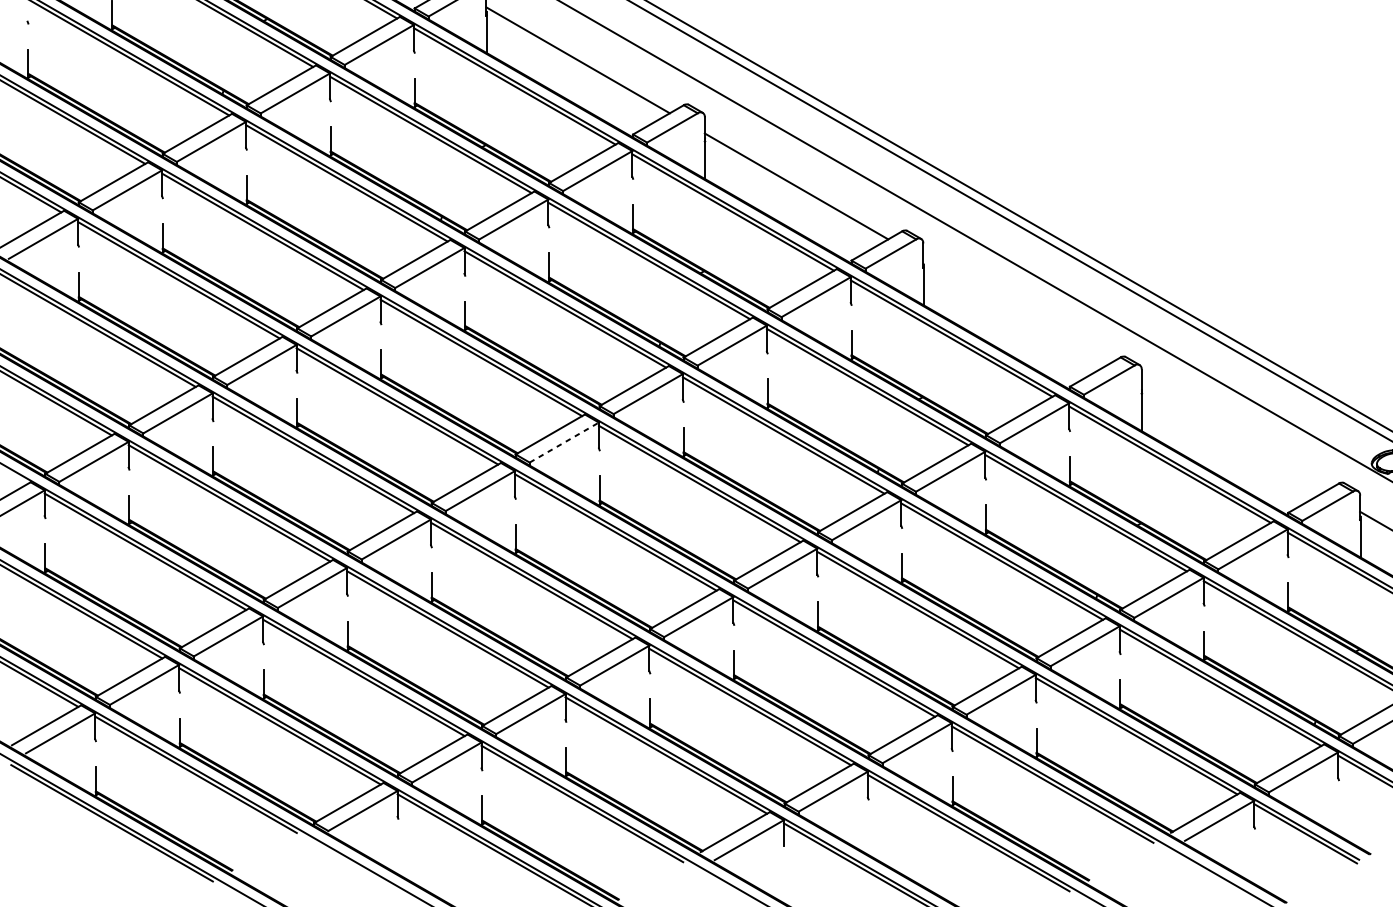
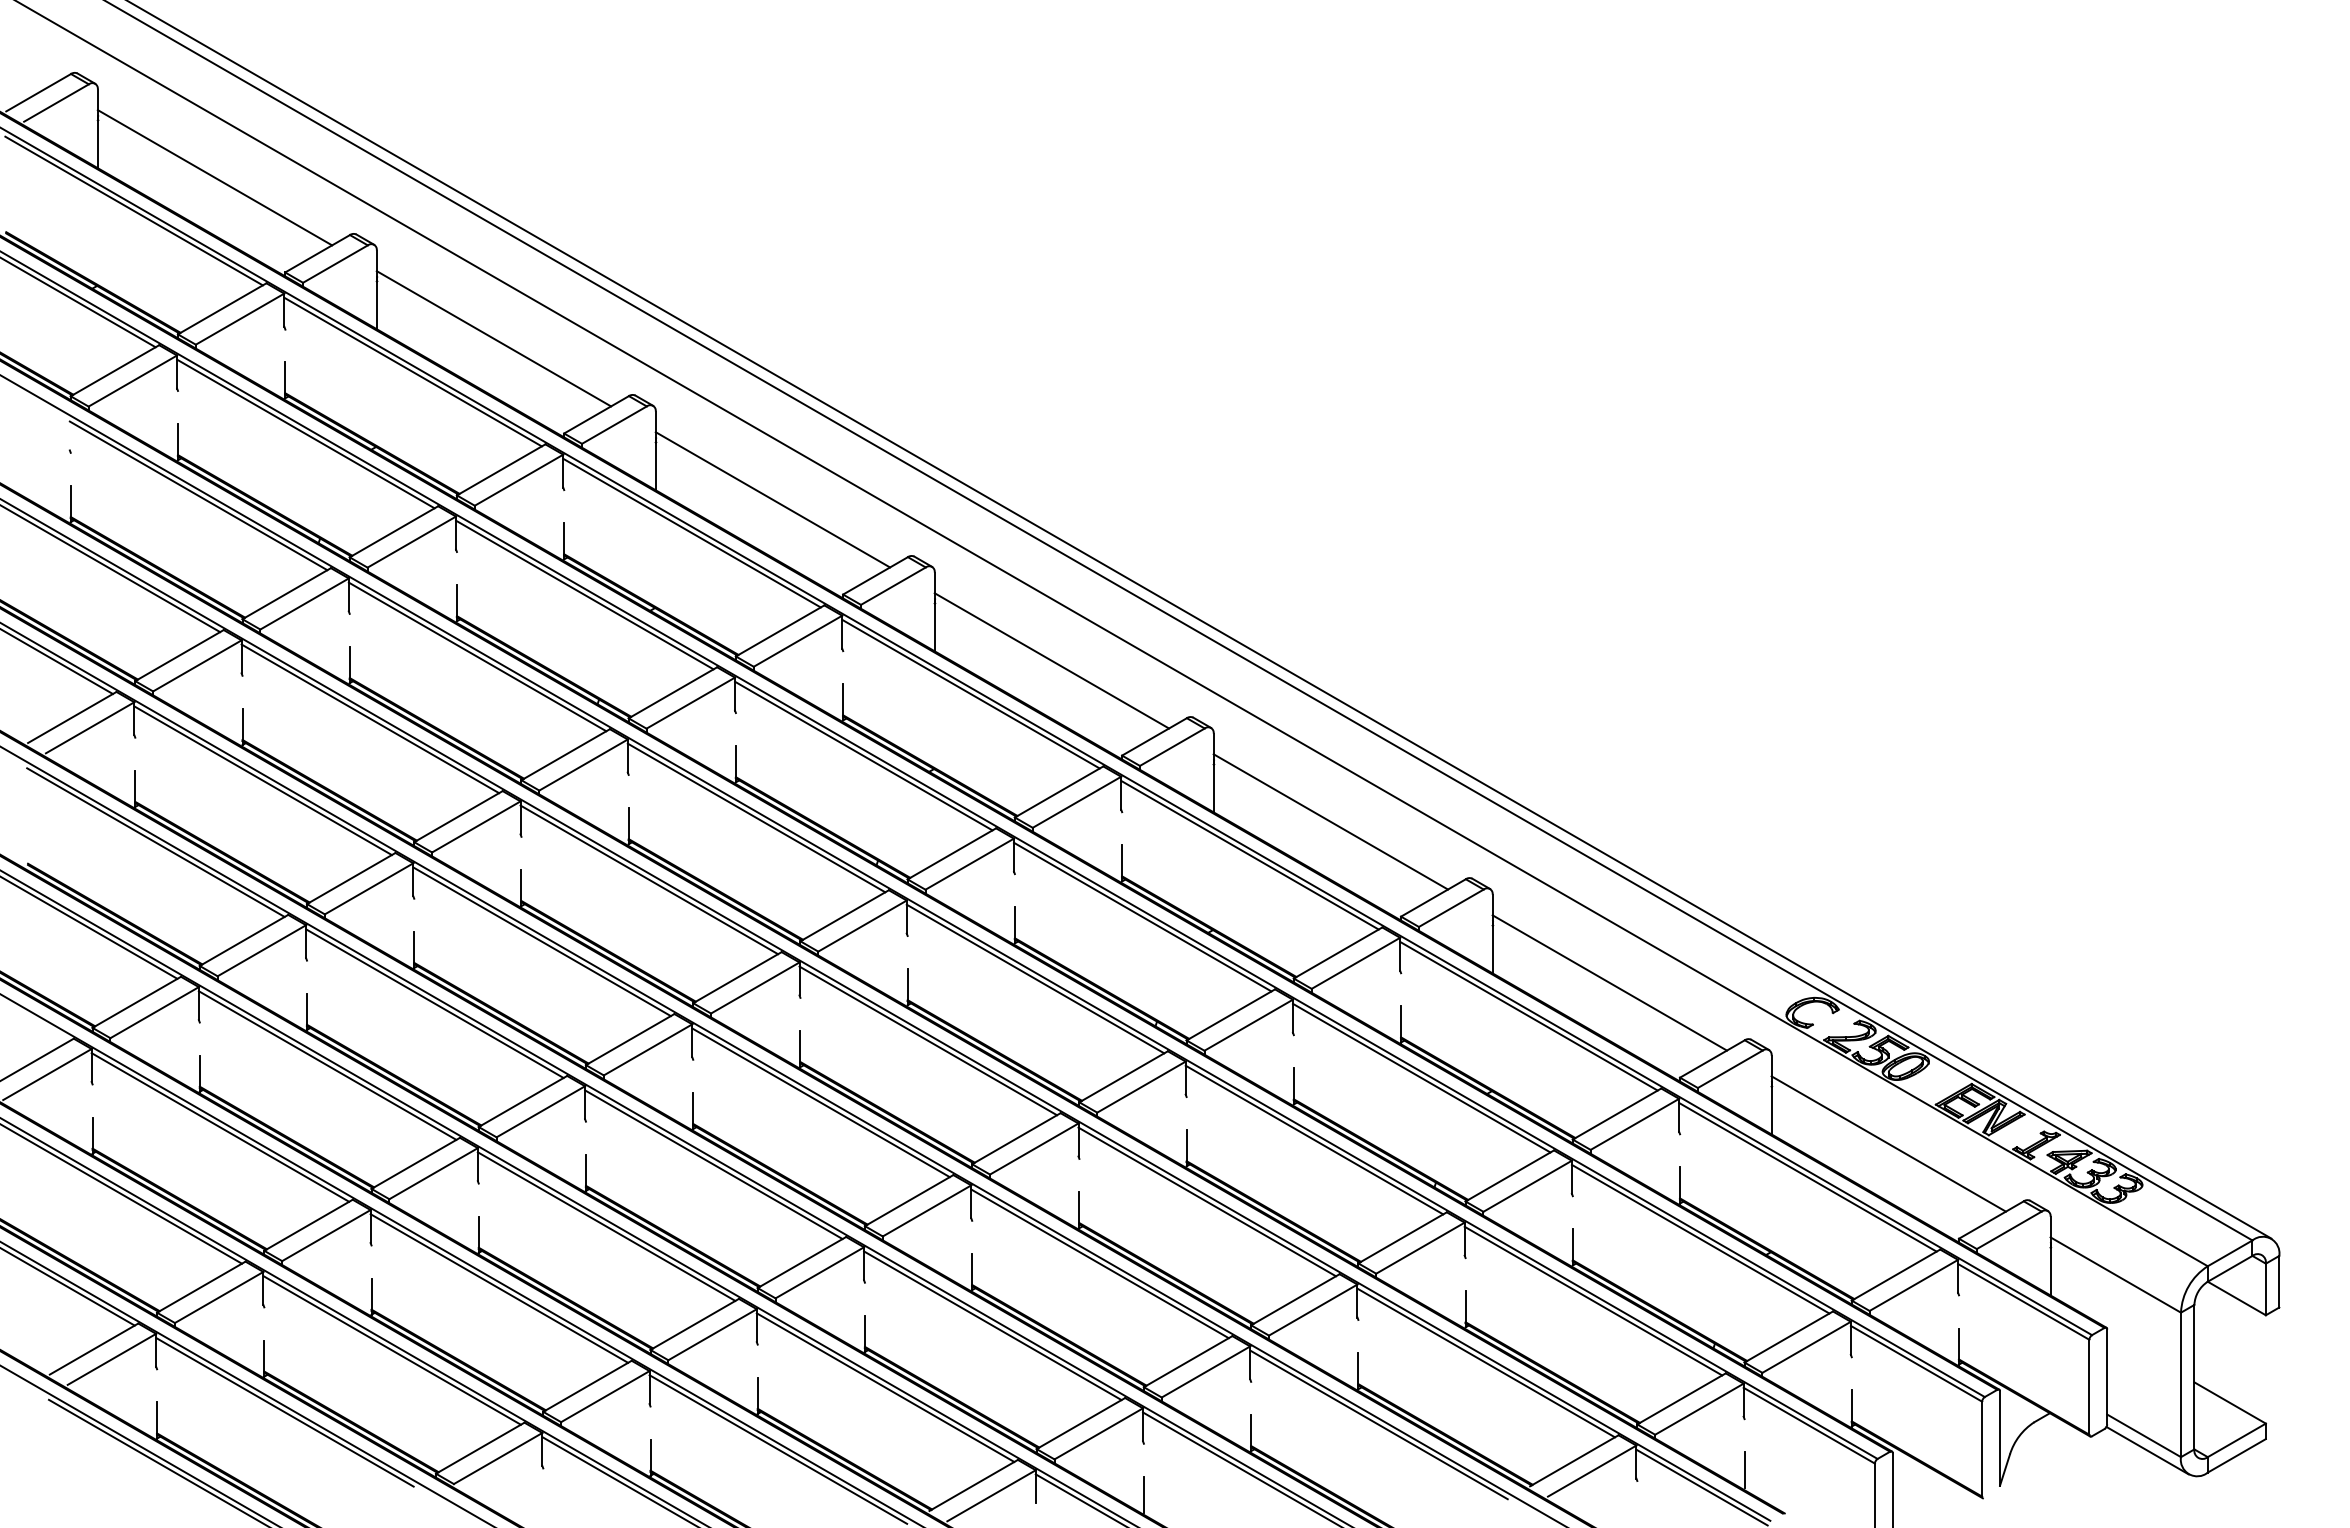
line: (1014, 312) -> (1330, 821), added
line: (1233, 438) -> (1609, 982), added
line: (564, 442) -> (755, 987), dashed -> solid
line: (1338, 820) -> (1744, 1470), added
line: (868, 839) -> (1143, 1494), added

